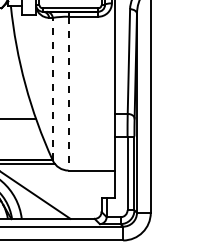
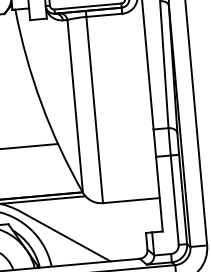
line: (52, 88) -> (74, 105), dashed -> solid
line: (68, 93) -> (94, 109), dashed -> solid

